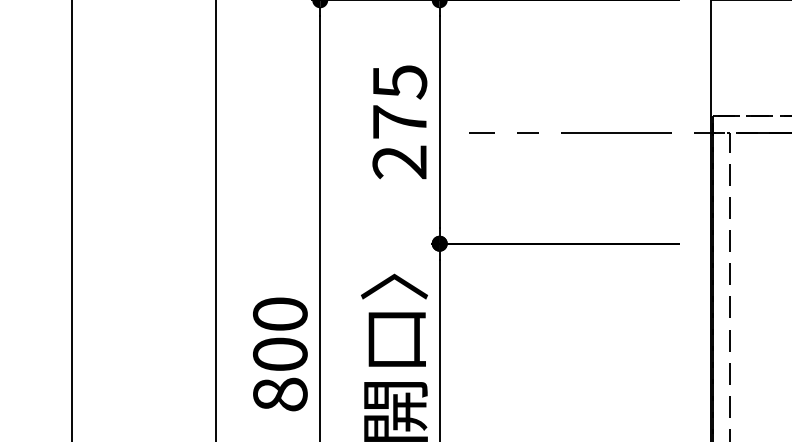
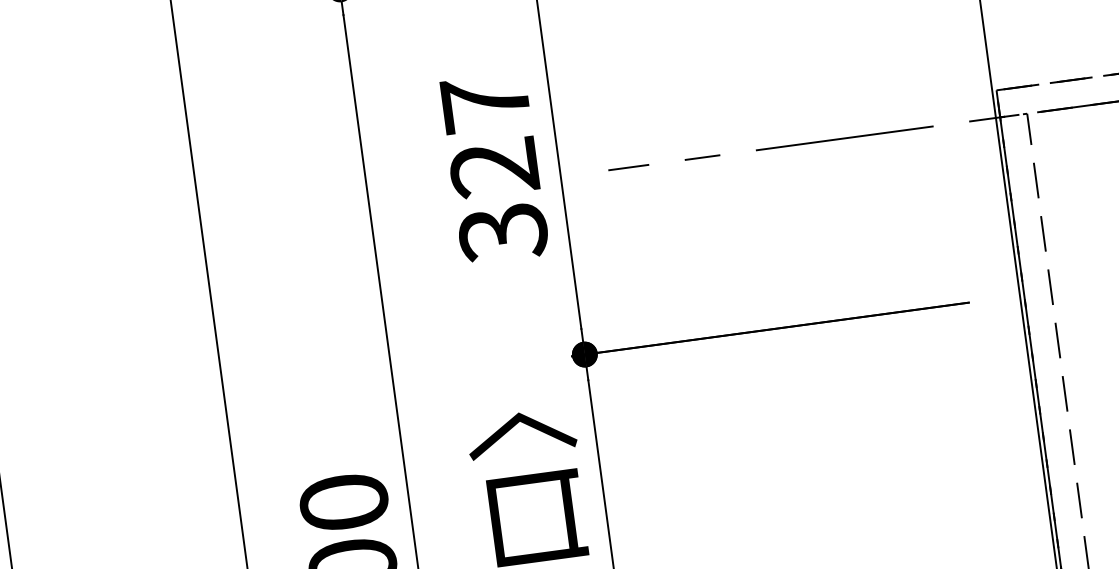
text: (399, 122) -> (493, 168), 275 -> 327

